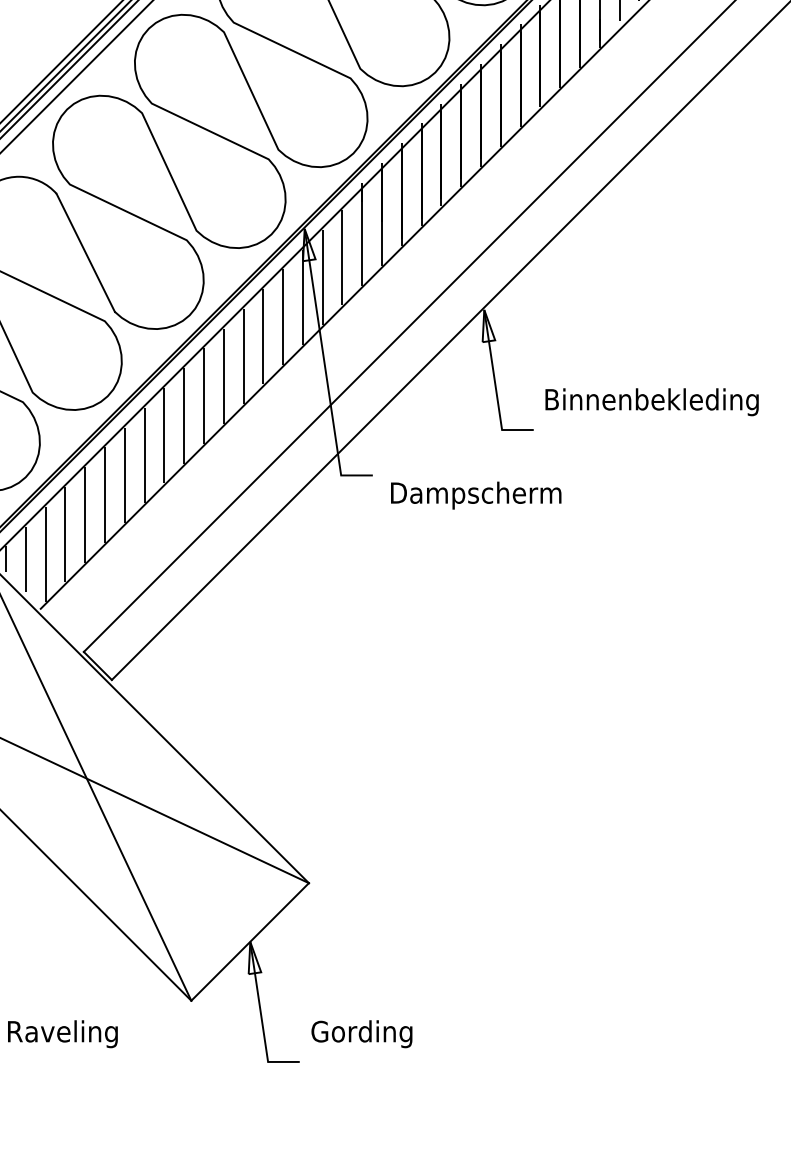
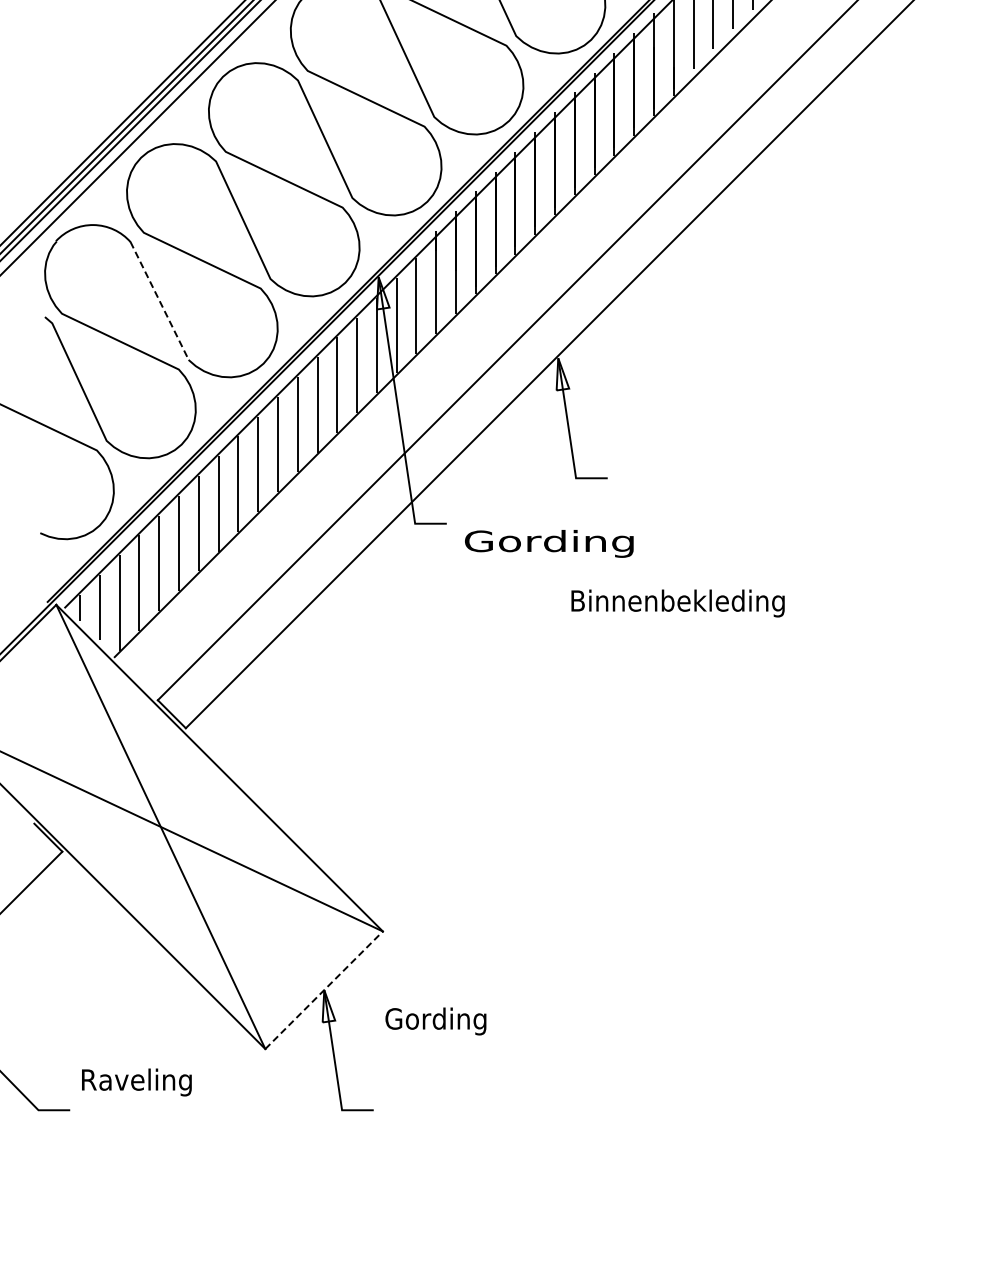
line: (85, 253) -> (159, 301), solid -> dashed
text: (651, 402) -> (677, 603), moved
text: (476, 495) -> (550, 543), Dampscherm -> Gording
line: (250, 941) -> (324, 989), solid -> dashed
text: (361, 1034) -> (435, 1021), moved

